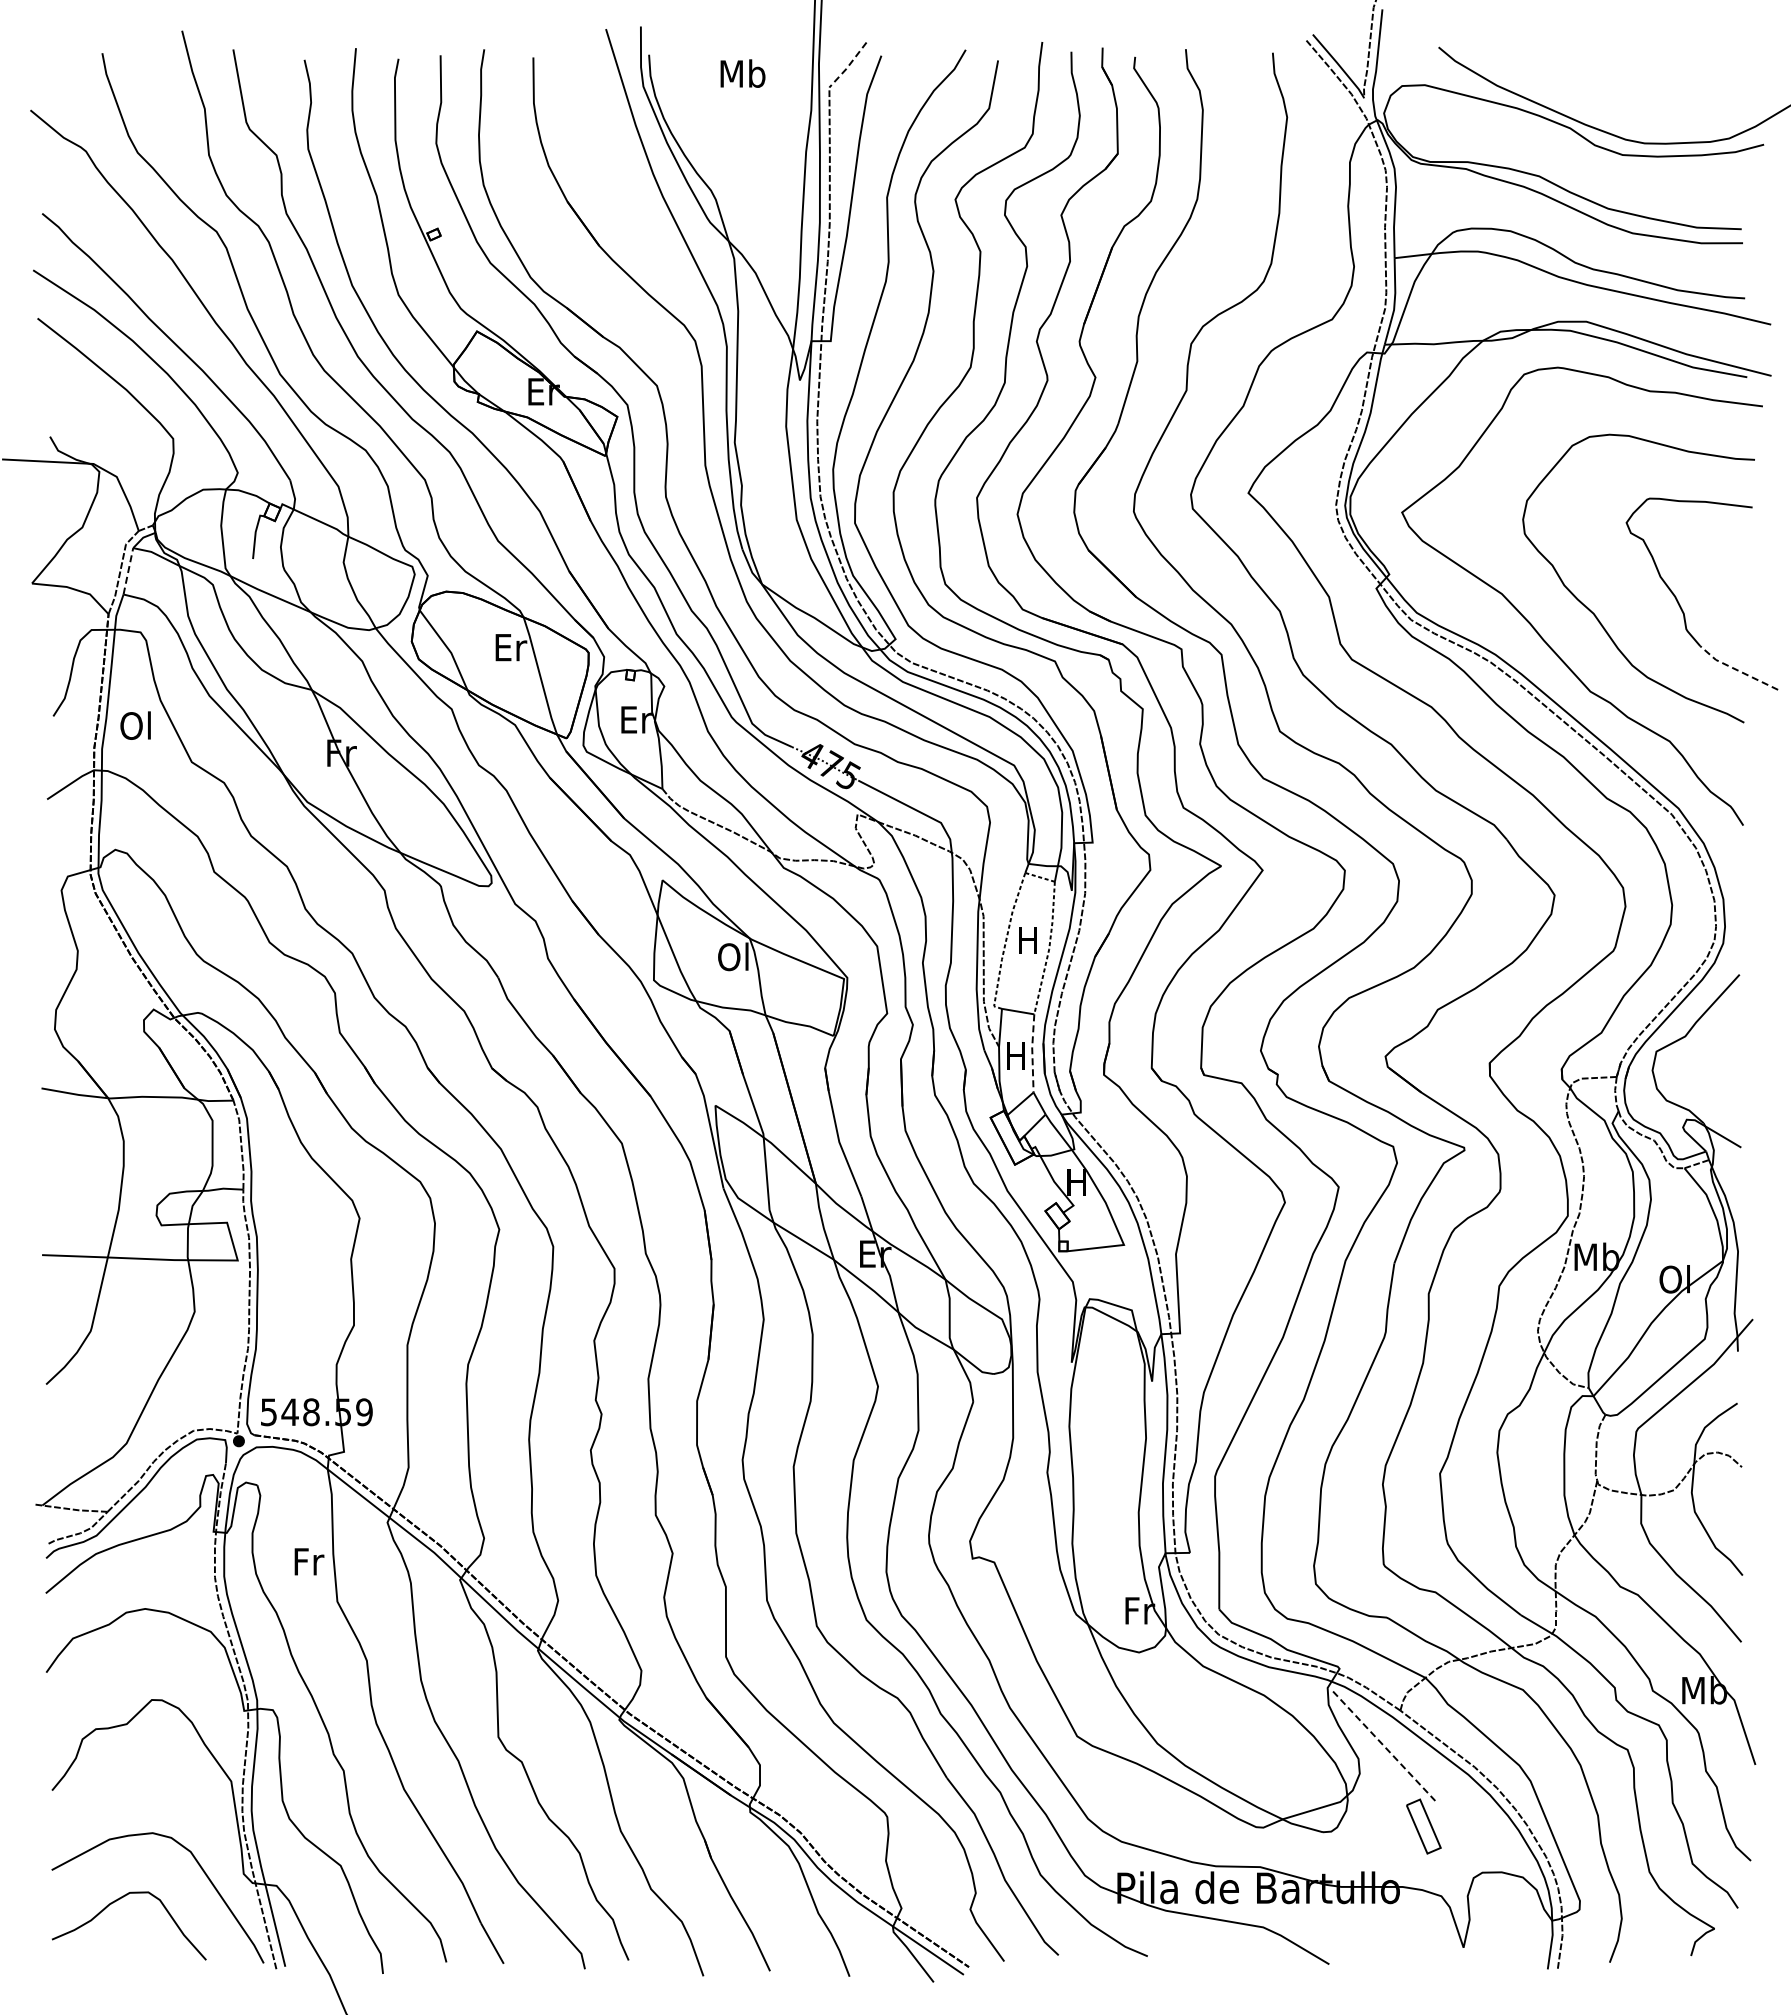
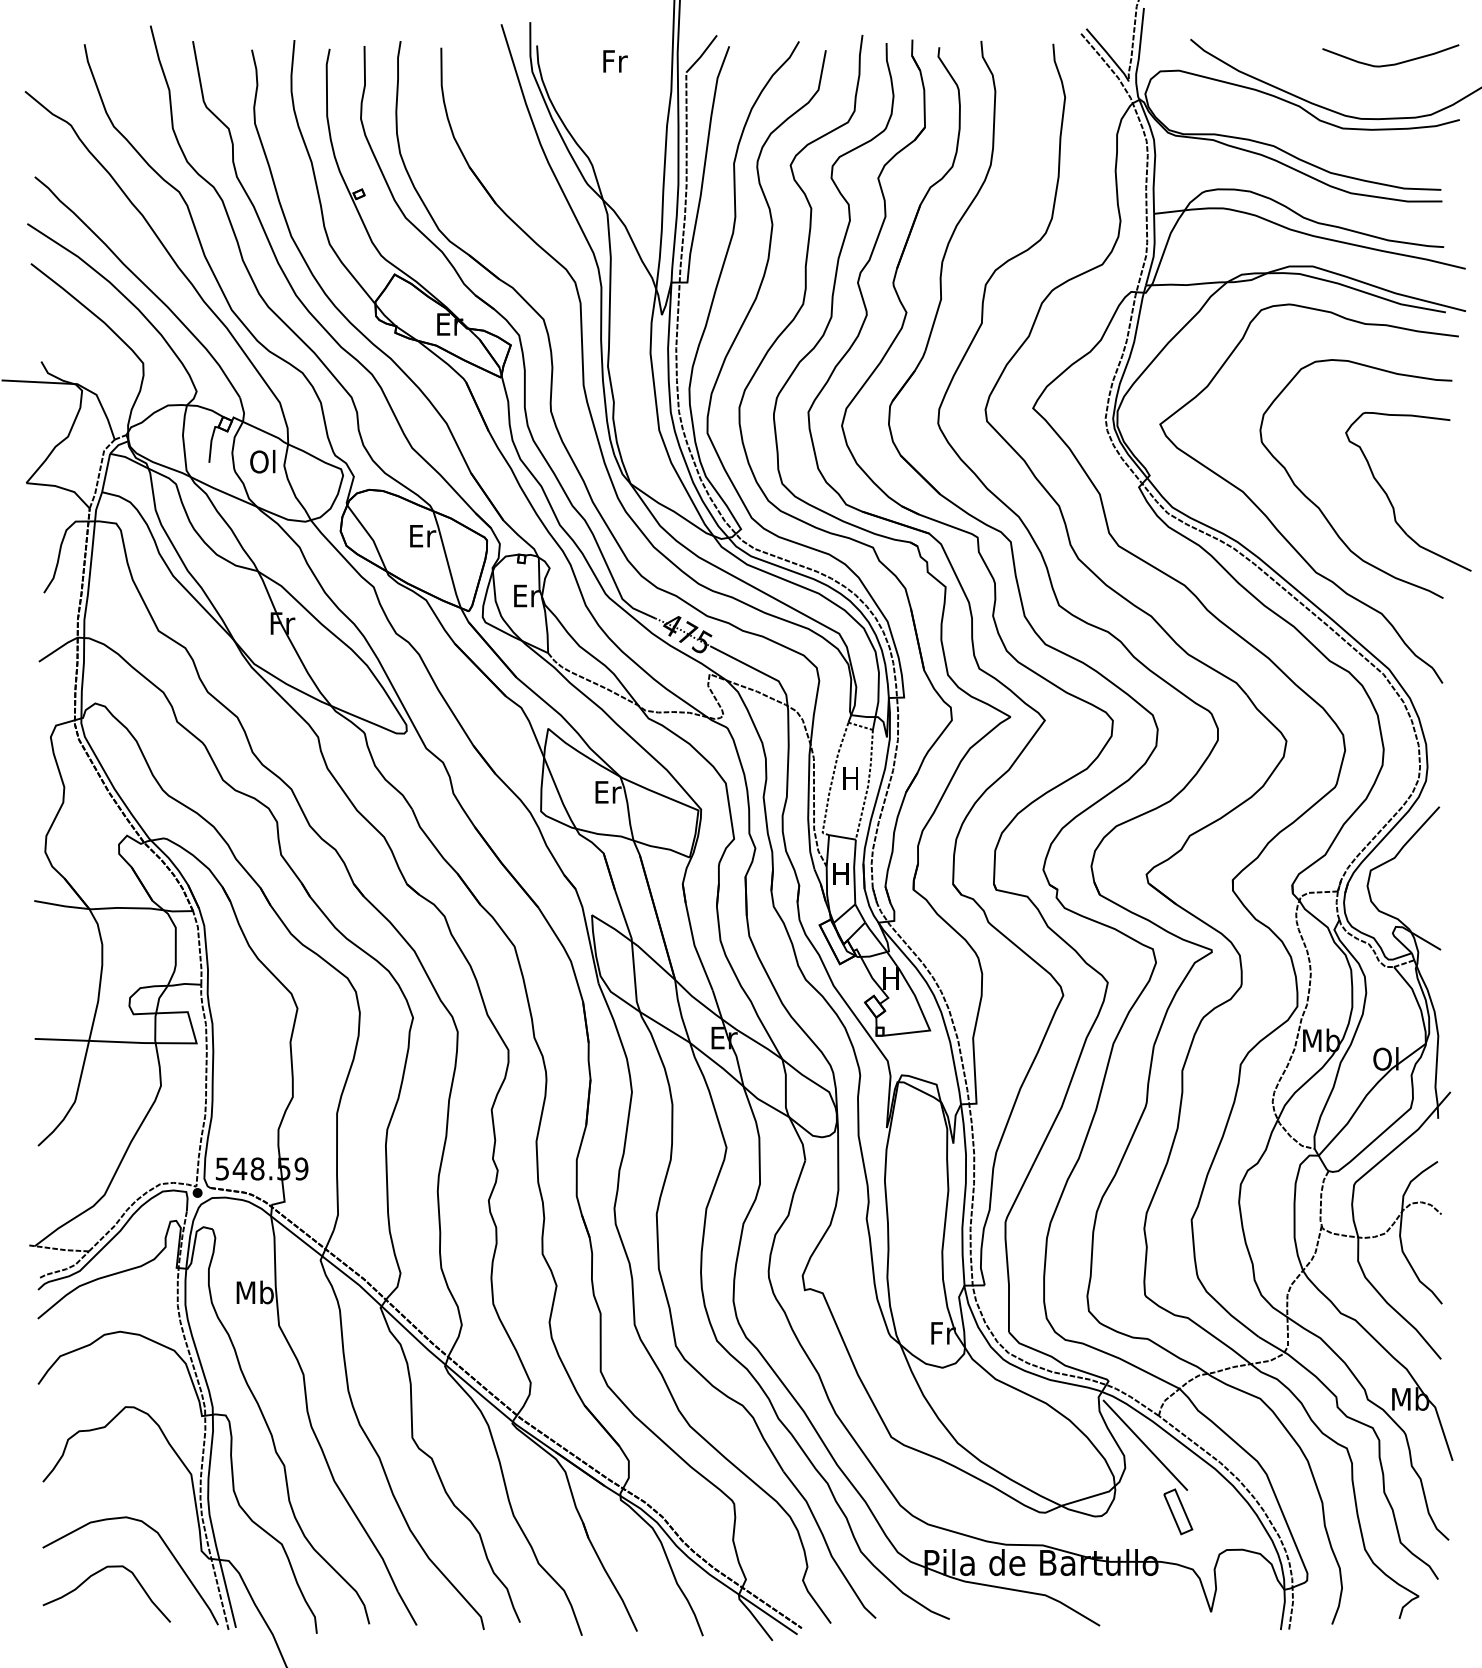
line: (848, 66) -> (702, 55), dashed -> solid
text: (742, 73) -> (614, 61), Mb -> Fr
curve: (1680, 77) -> (1390, 64), added
line: (128, 571) -> (106, 473), dashed -> solid
line: (1736, 669) -> (1437, 554), dashed -> solid
text: (135, 725) -> (262, 461), moved
text: (734, 956) -> (607, 791), Ol -> Er
line: (1032, 1052) -> (854, 871), dashed -> solid
text: (308, 1561) -> (255, 1292), Fr -> Mb
line: (1384, 1746) -> (1145, 1445), dashed -> solid

